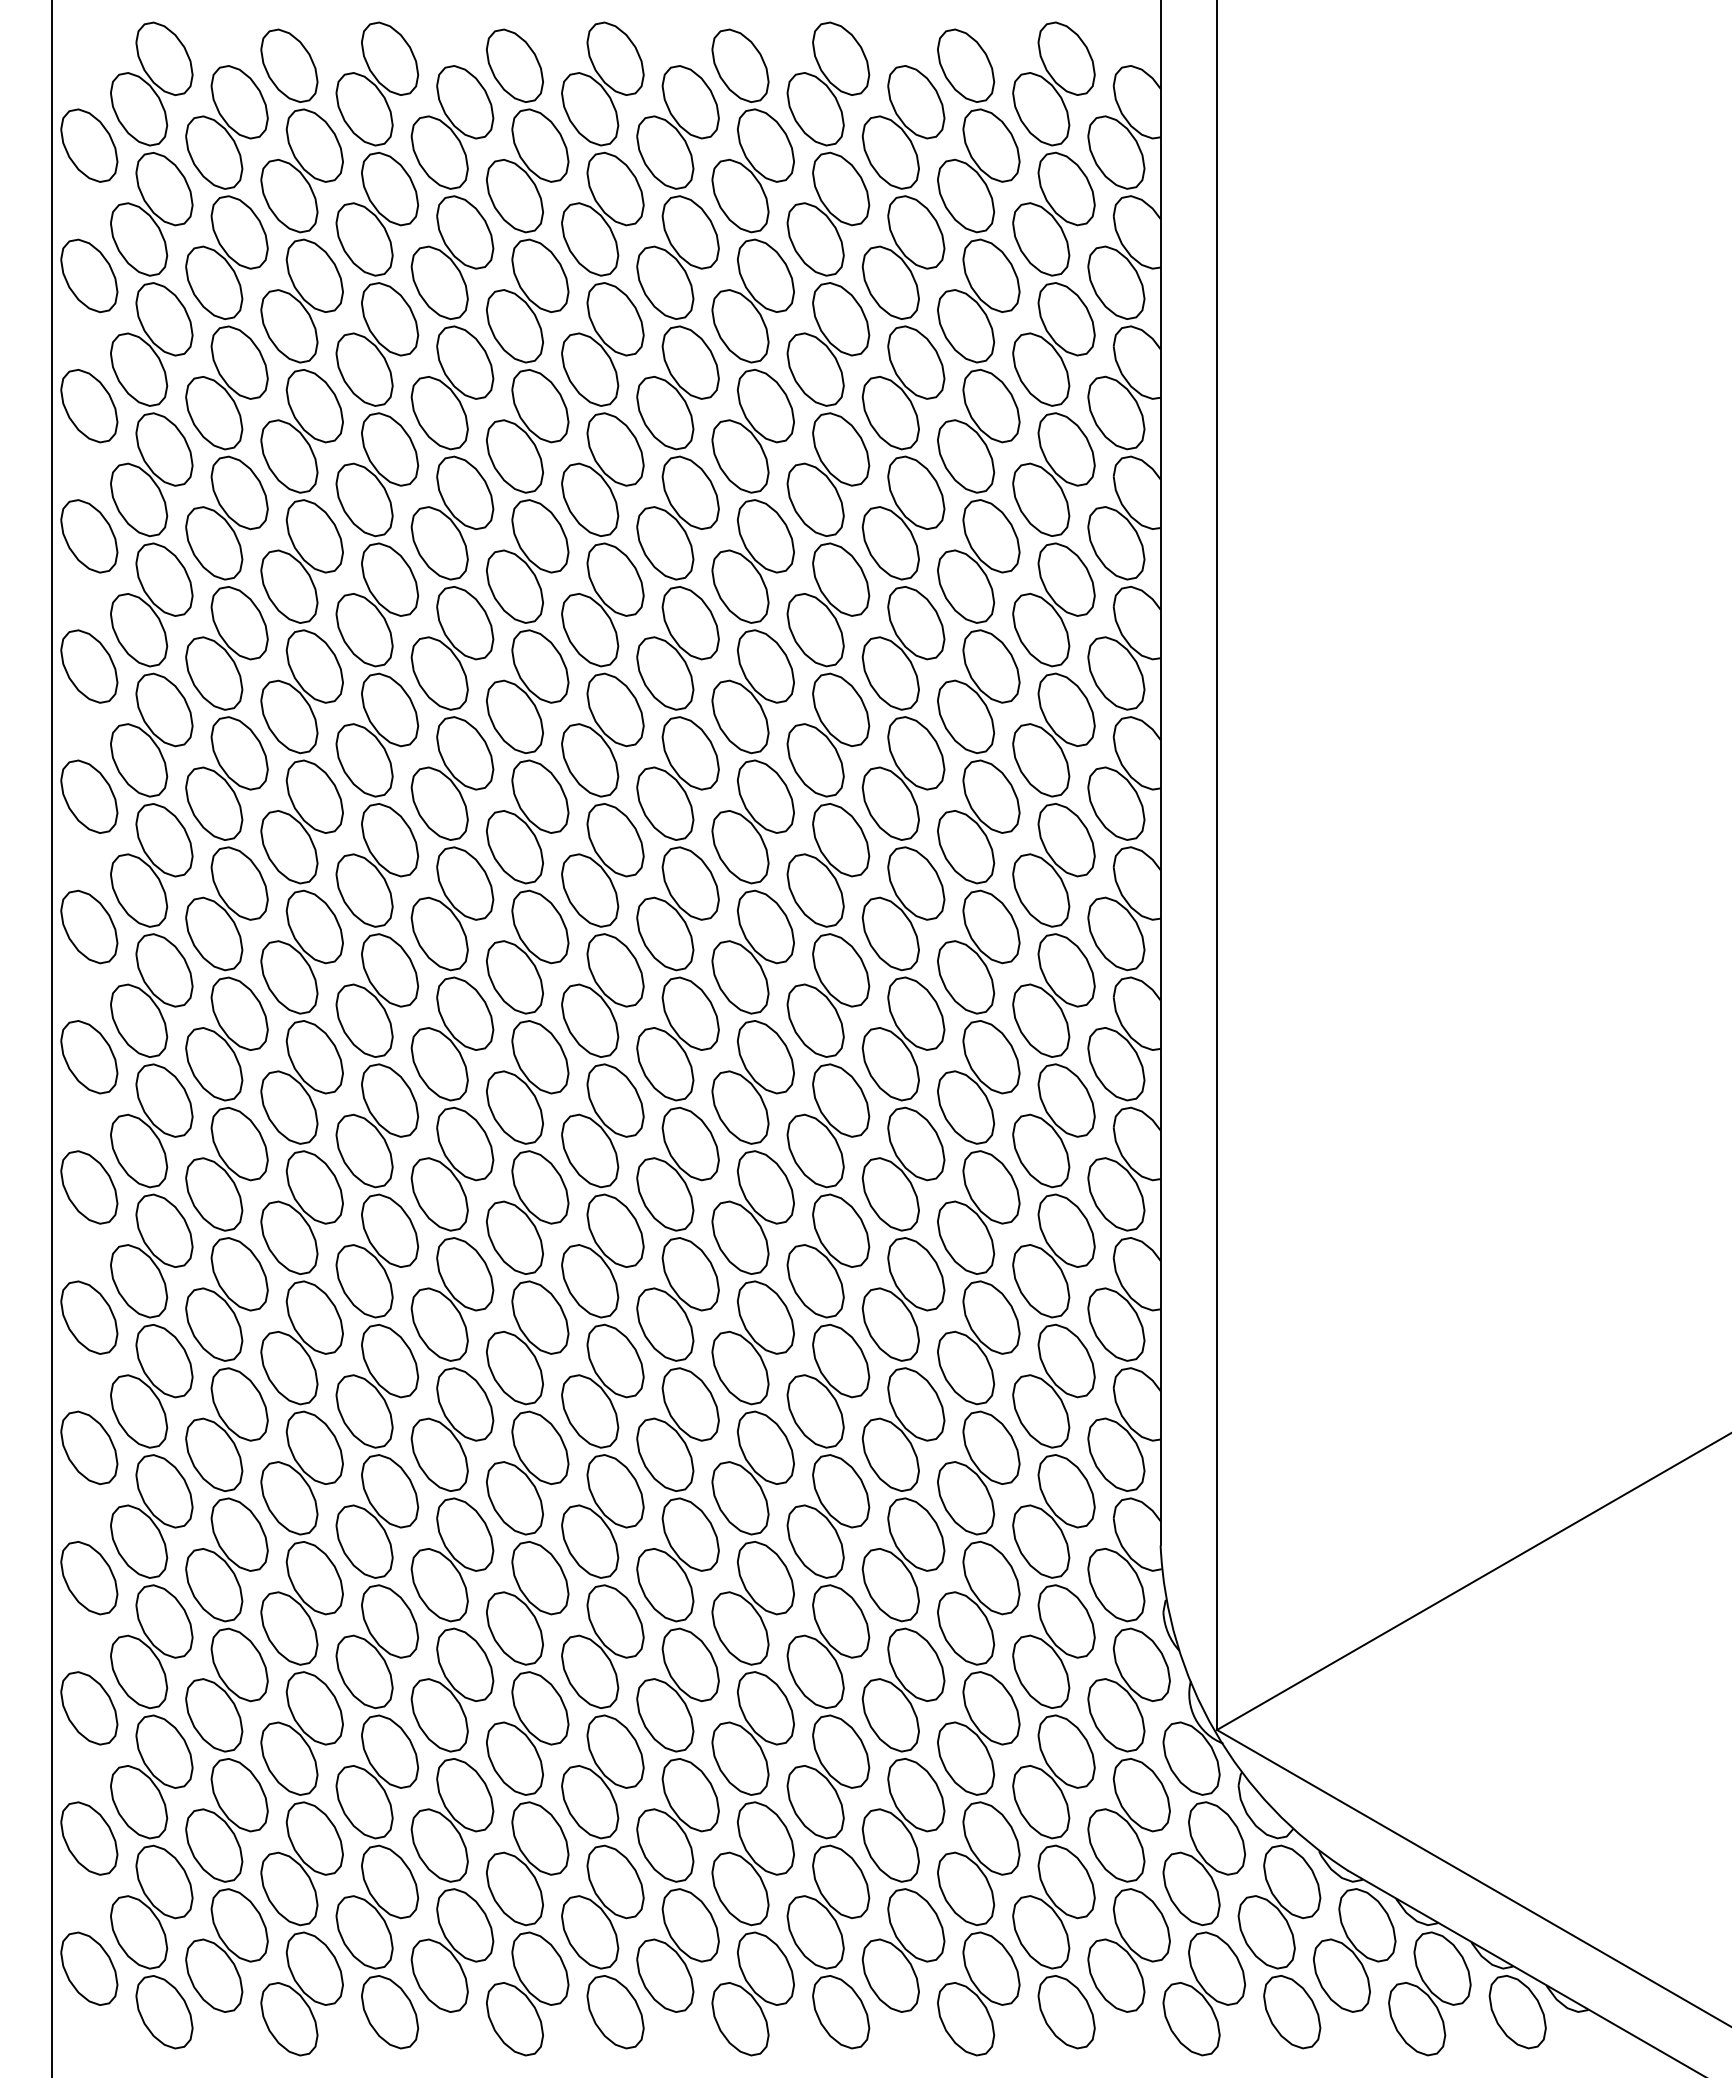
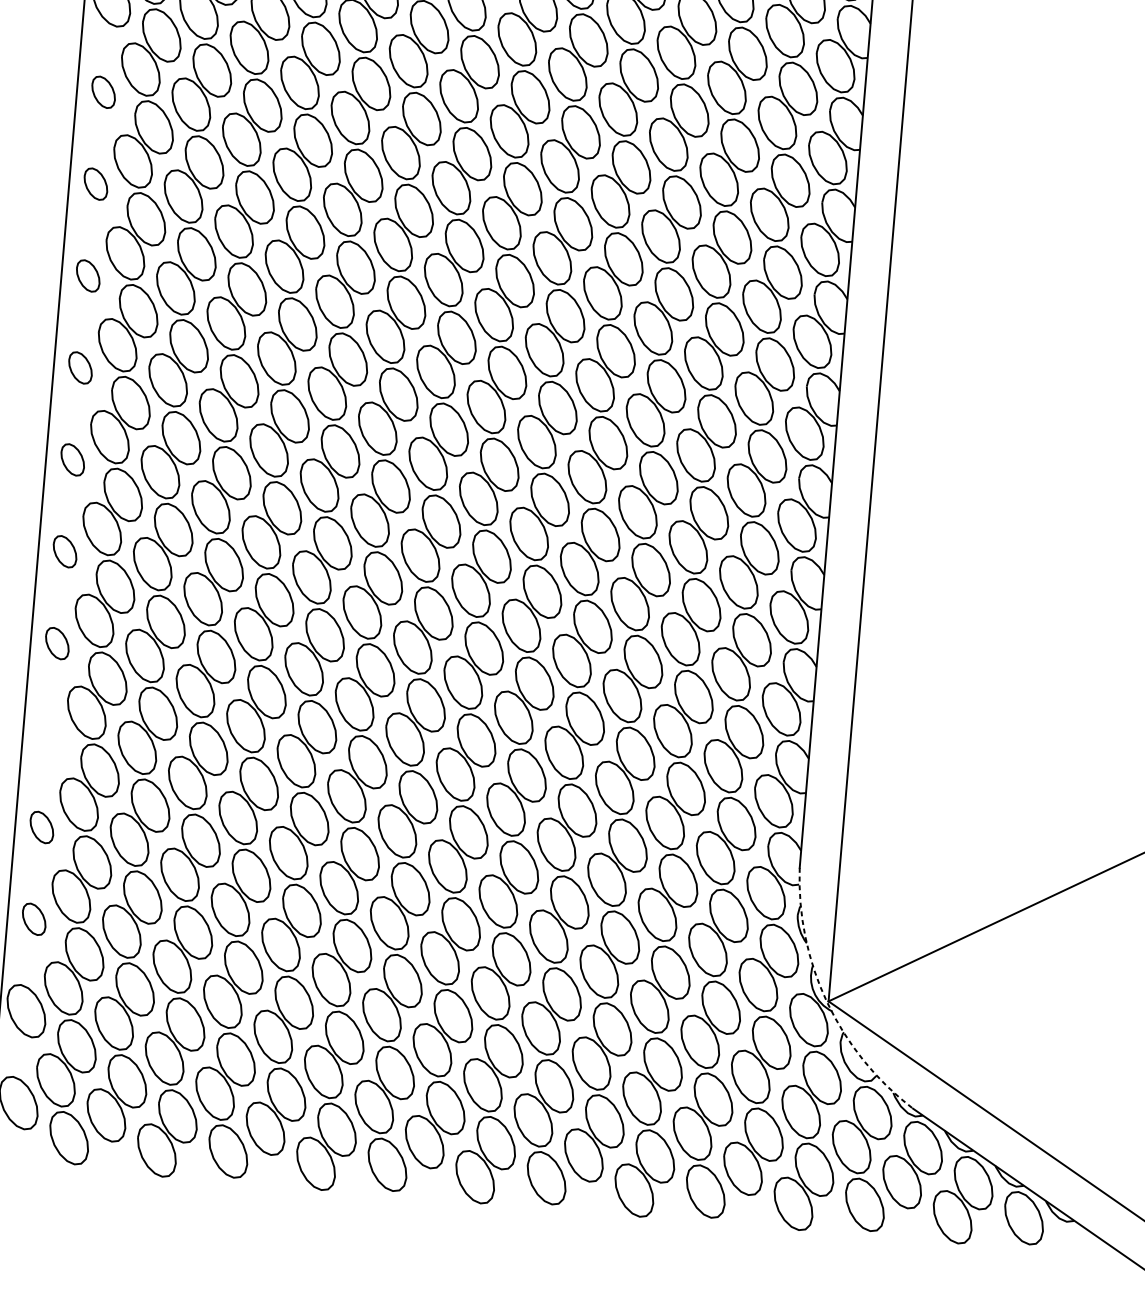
part: (89, 536) -> (103, 92), size x0.6
part: (89, 666) -> (96, 184), size x0.6
part: (89, 796) -> (88, 275), size x0.6
part: (89, 926) -> (80, 367), size x0.6
part: (89, 1057) -> (72, 460), size x0.6
part: (89, 1187) -> (65, 551), size x0.6
part: (89, 1317) -> (57, 643), size x0.6
part: (89, 1447) -> (49, 735), removed
part: (89, 1578) -> (41, 827), size x0.6
part: (89, 1708) -> (34, 919), size x0.6
arc: (1214, 1731) -> (826, 1002), solid -> dashed

